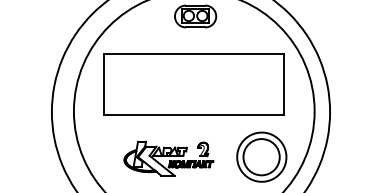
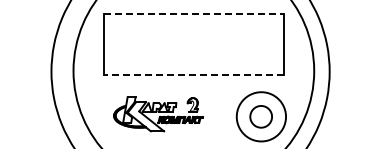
line: (194, 54) -> (194, 14), solid -> dashed
line: (194, 114) -> (194, 74), solid -> dashed
circle: (261, 157) -> (261, 117), size x0.6
part: (168, 158) -> (158, 114), moved

